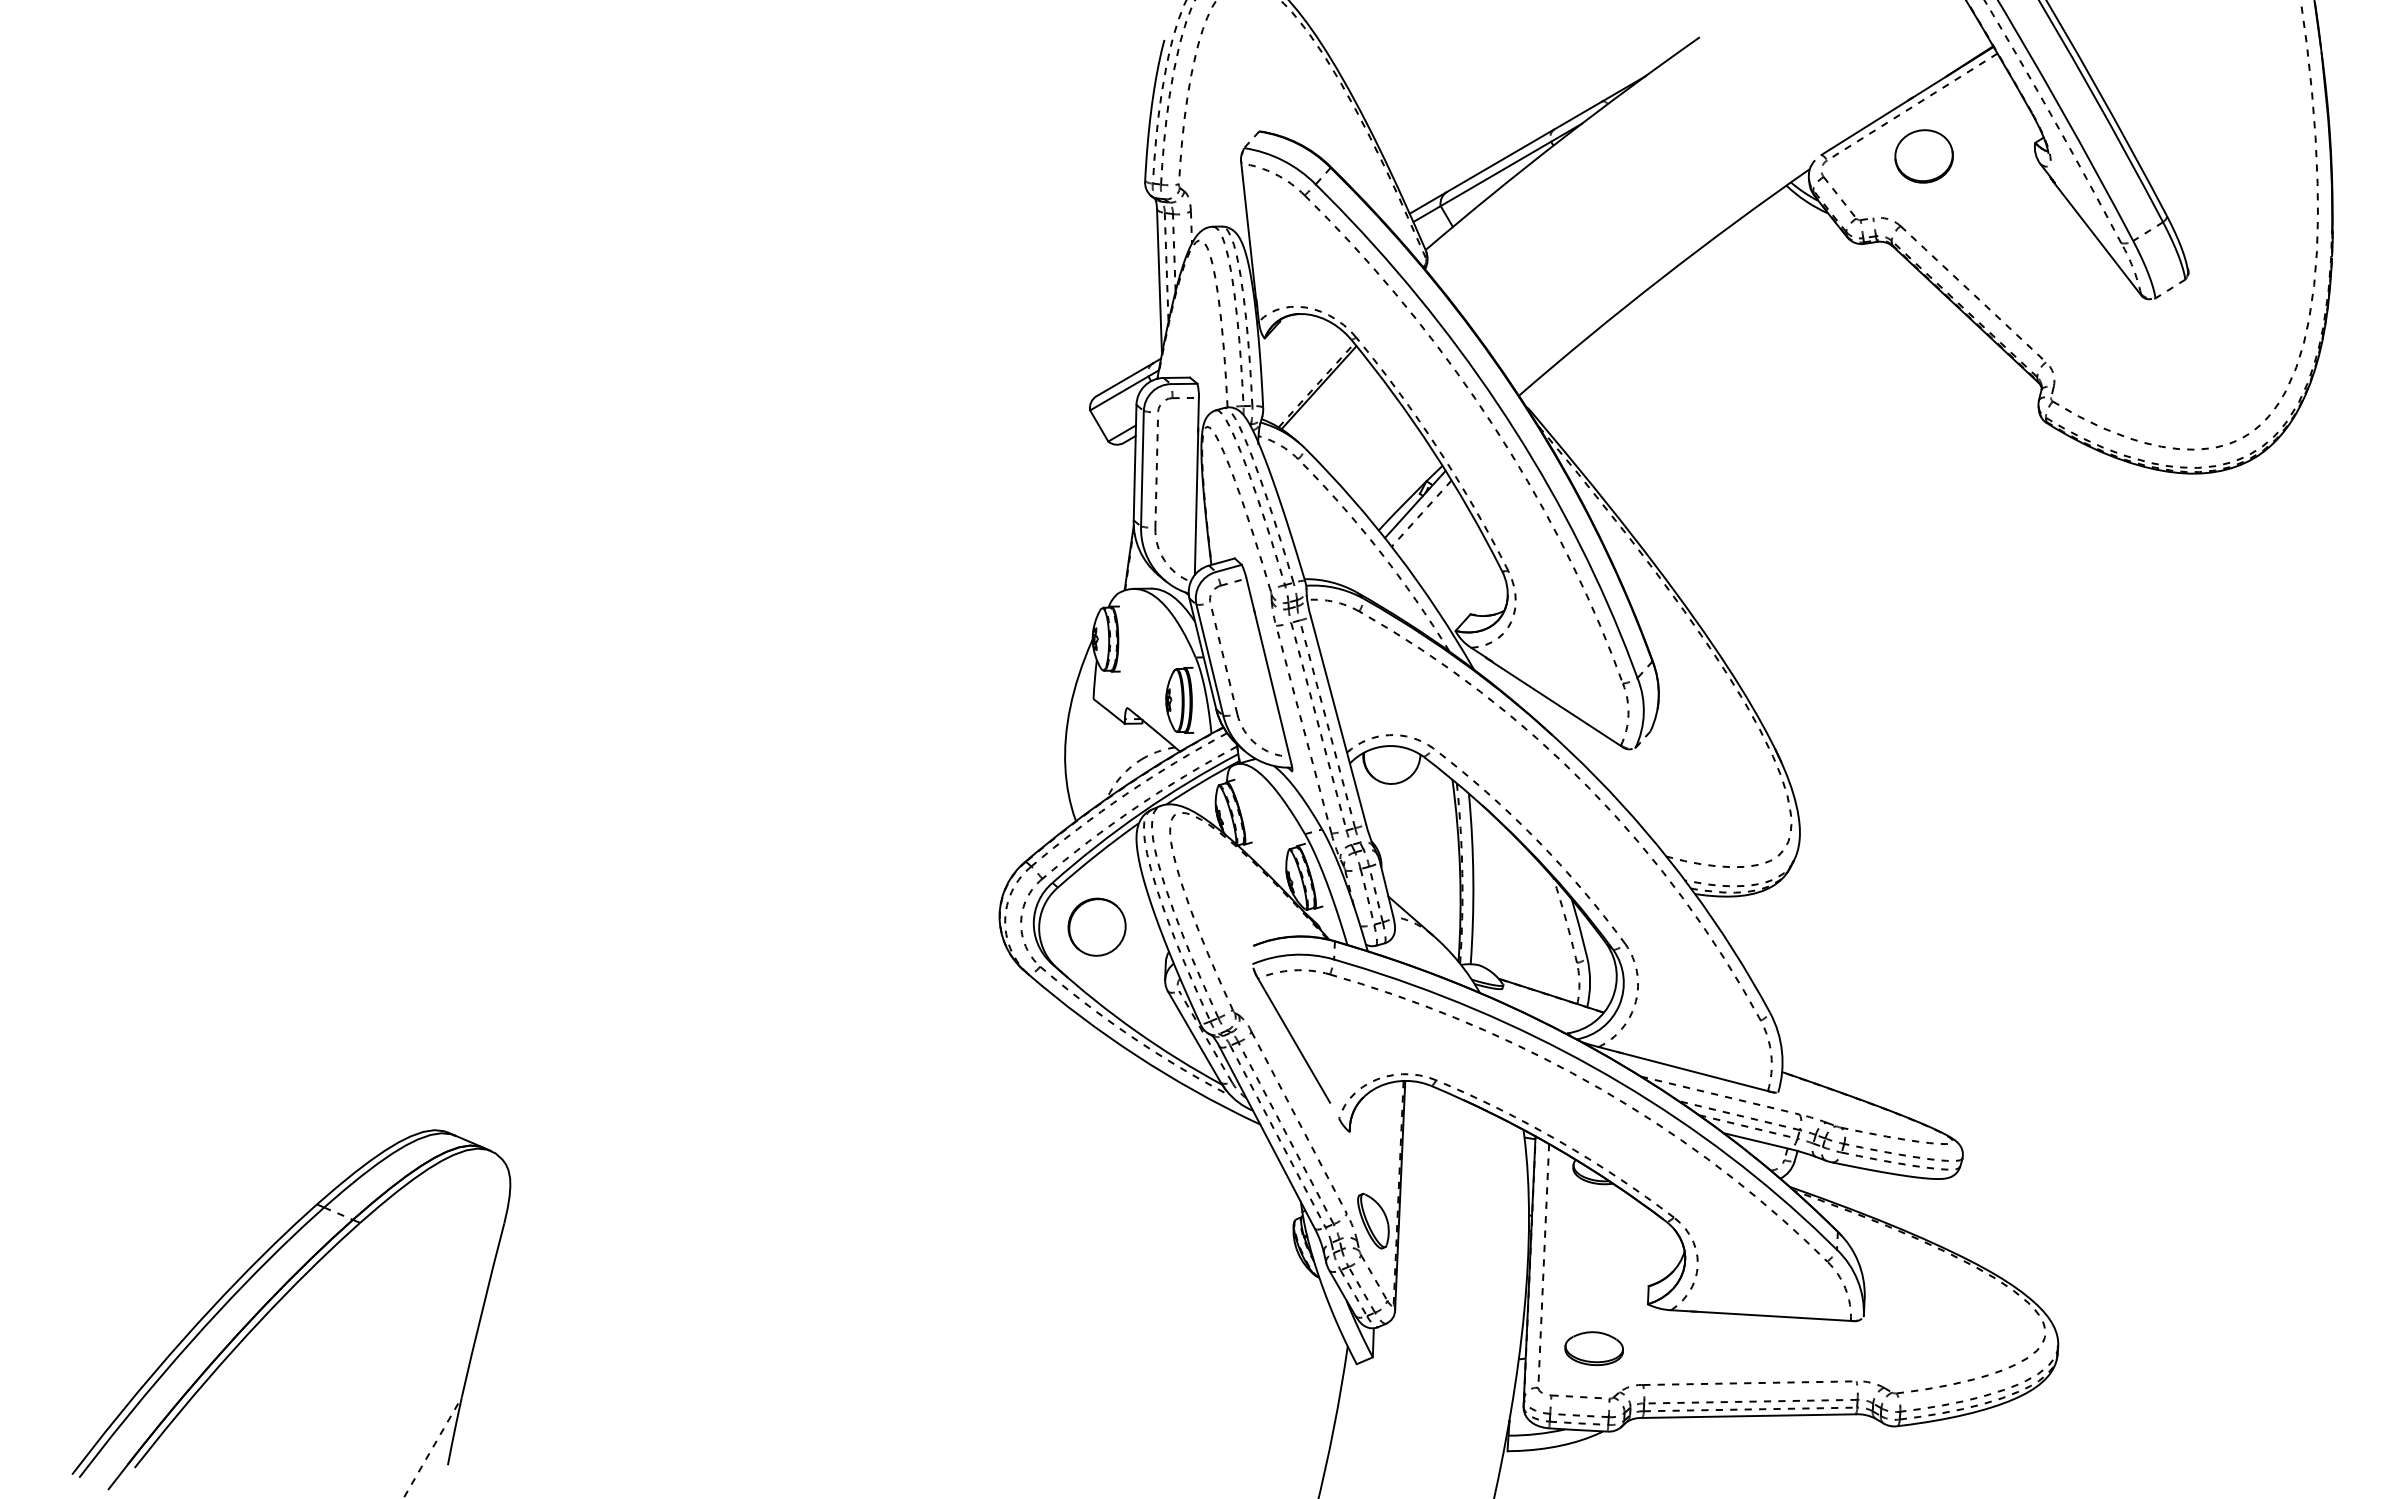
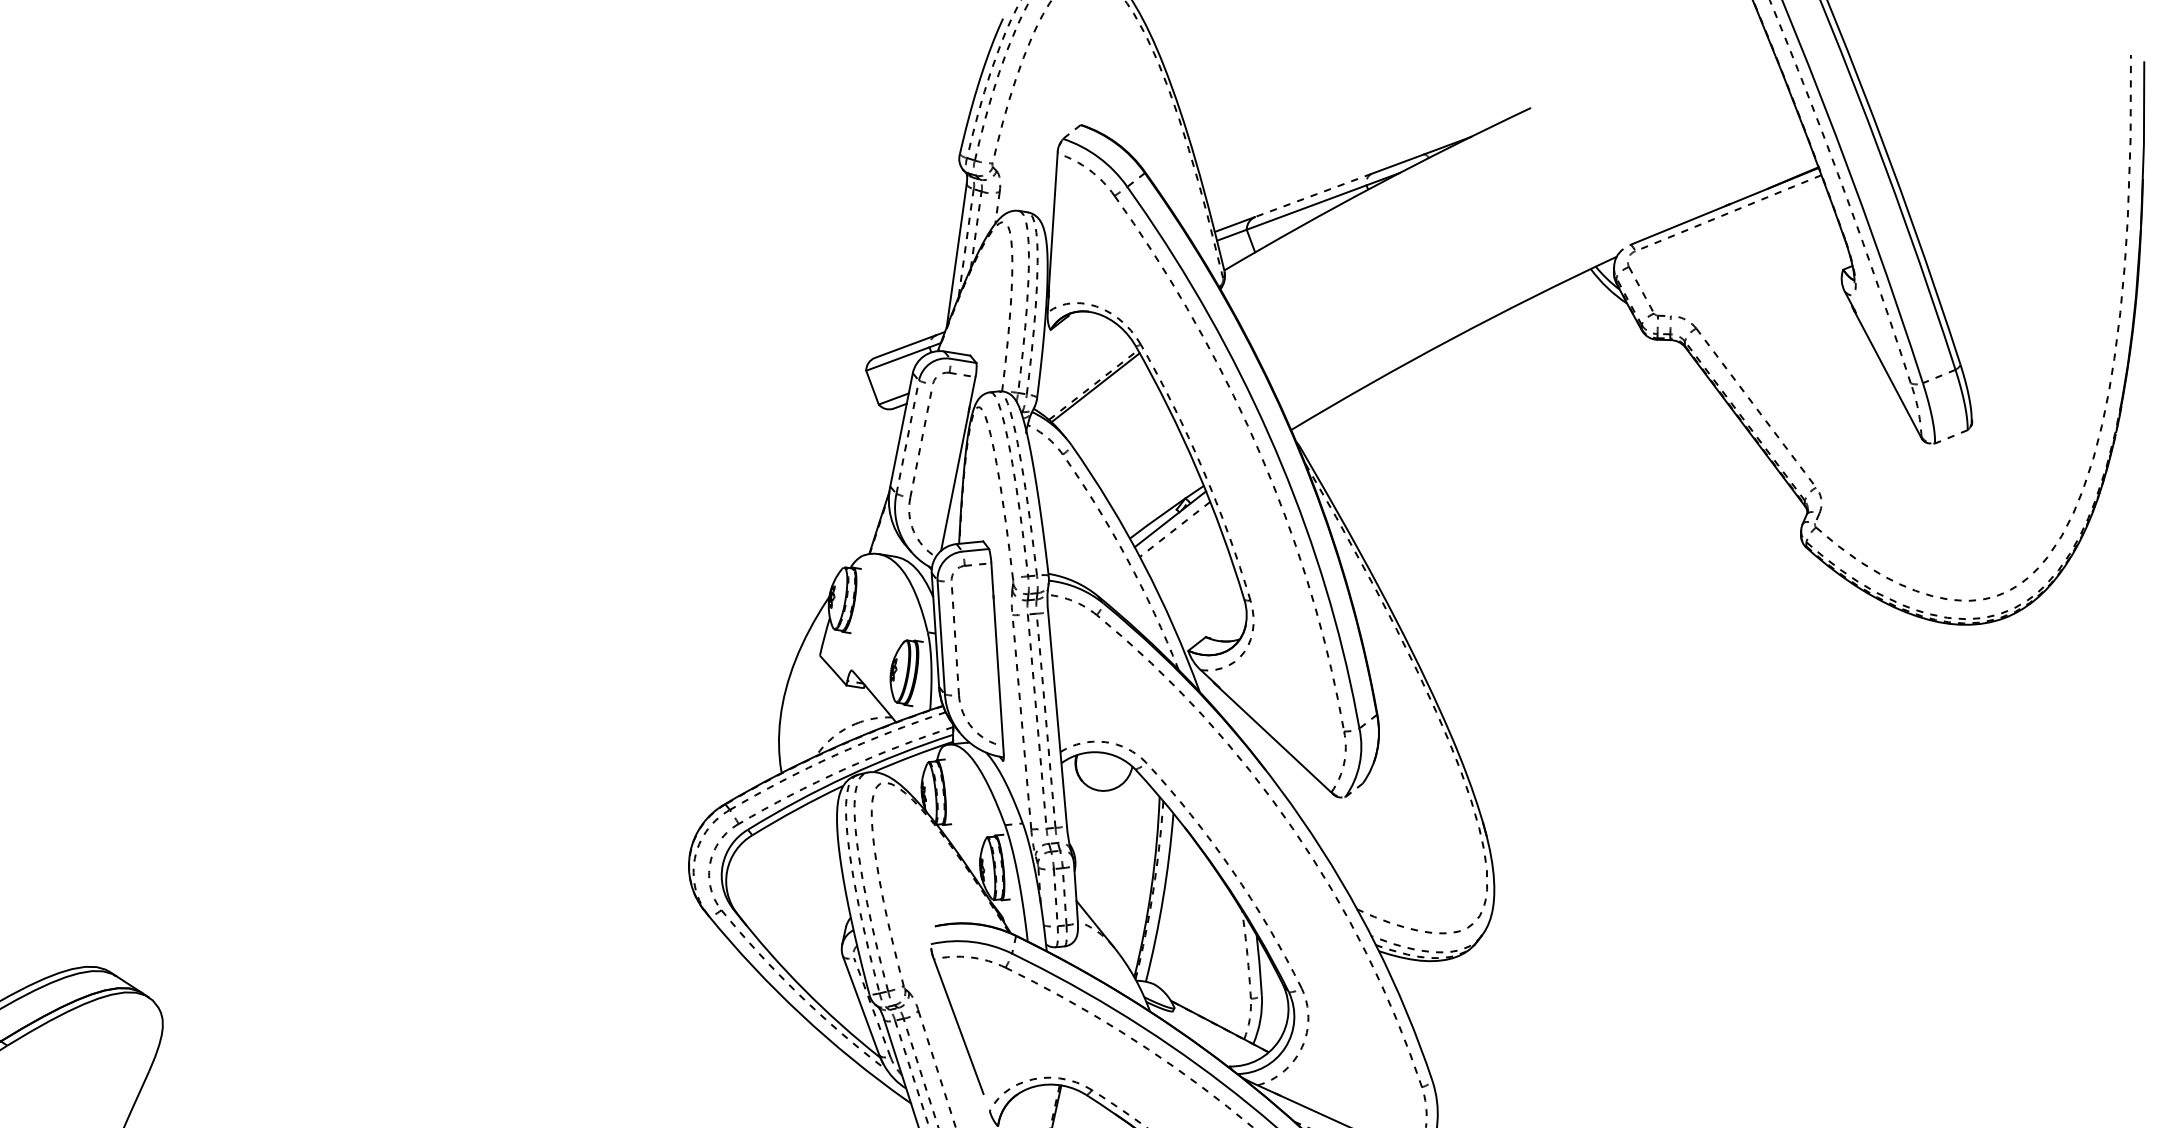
part: (1923, 156) -> (1730, 263), removed
line: (1500, 160) -> (1313, 195), solid -> dashed
line: (1142, 468) -> (907, 436), solid -> dashed
part: (1096, 926) -> (783, 880), removed

